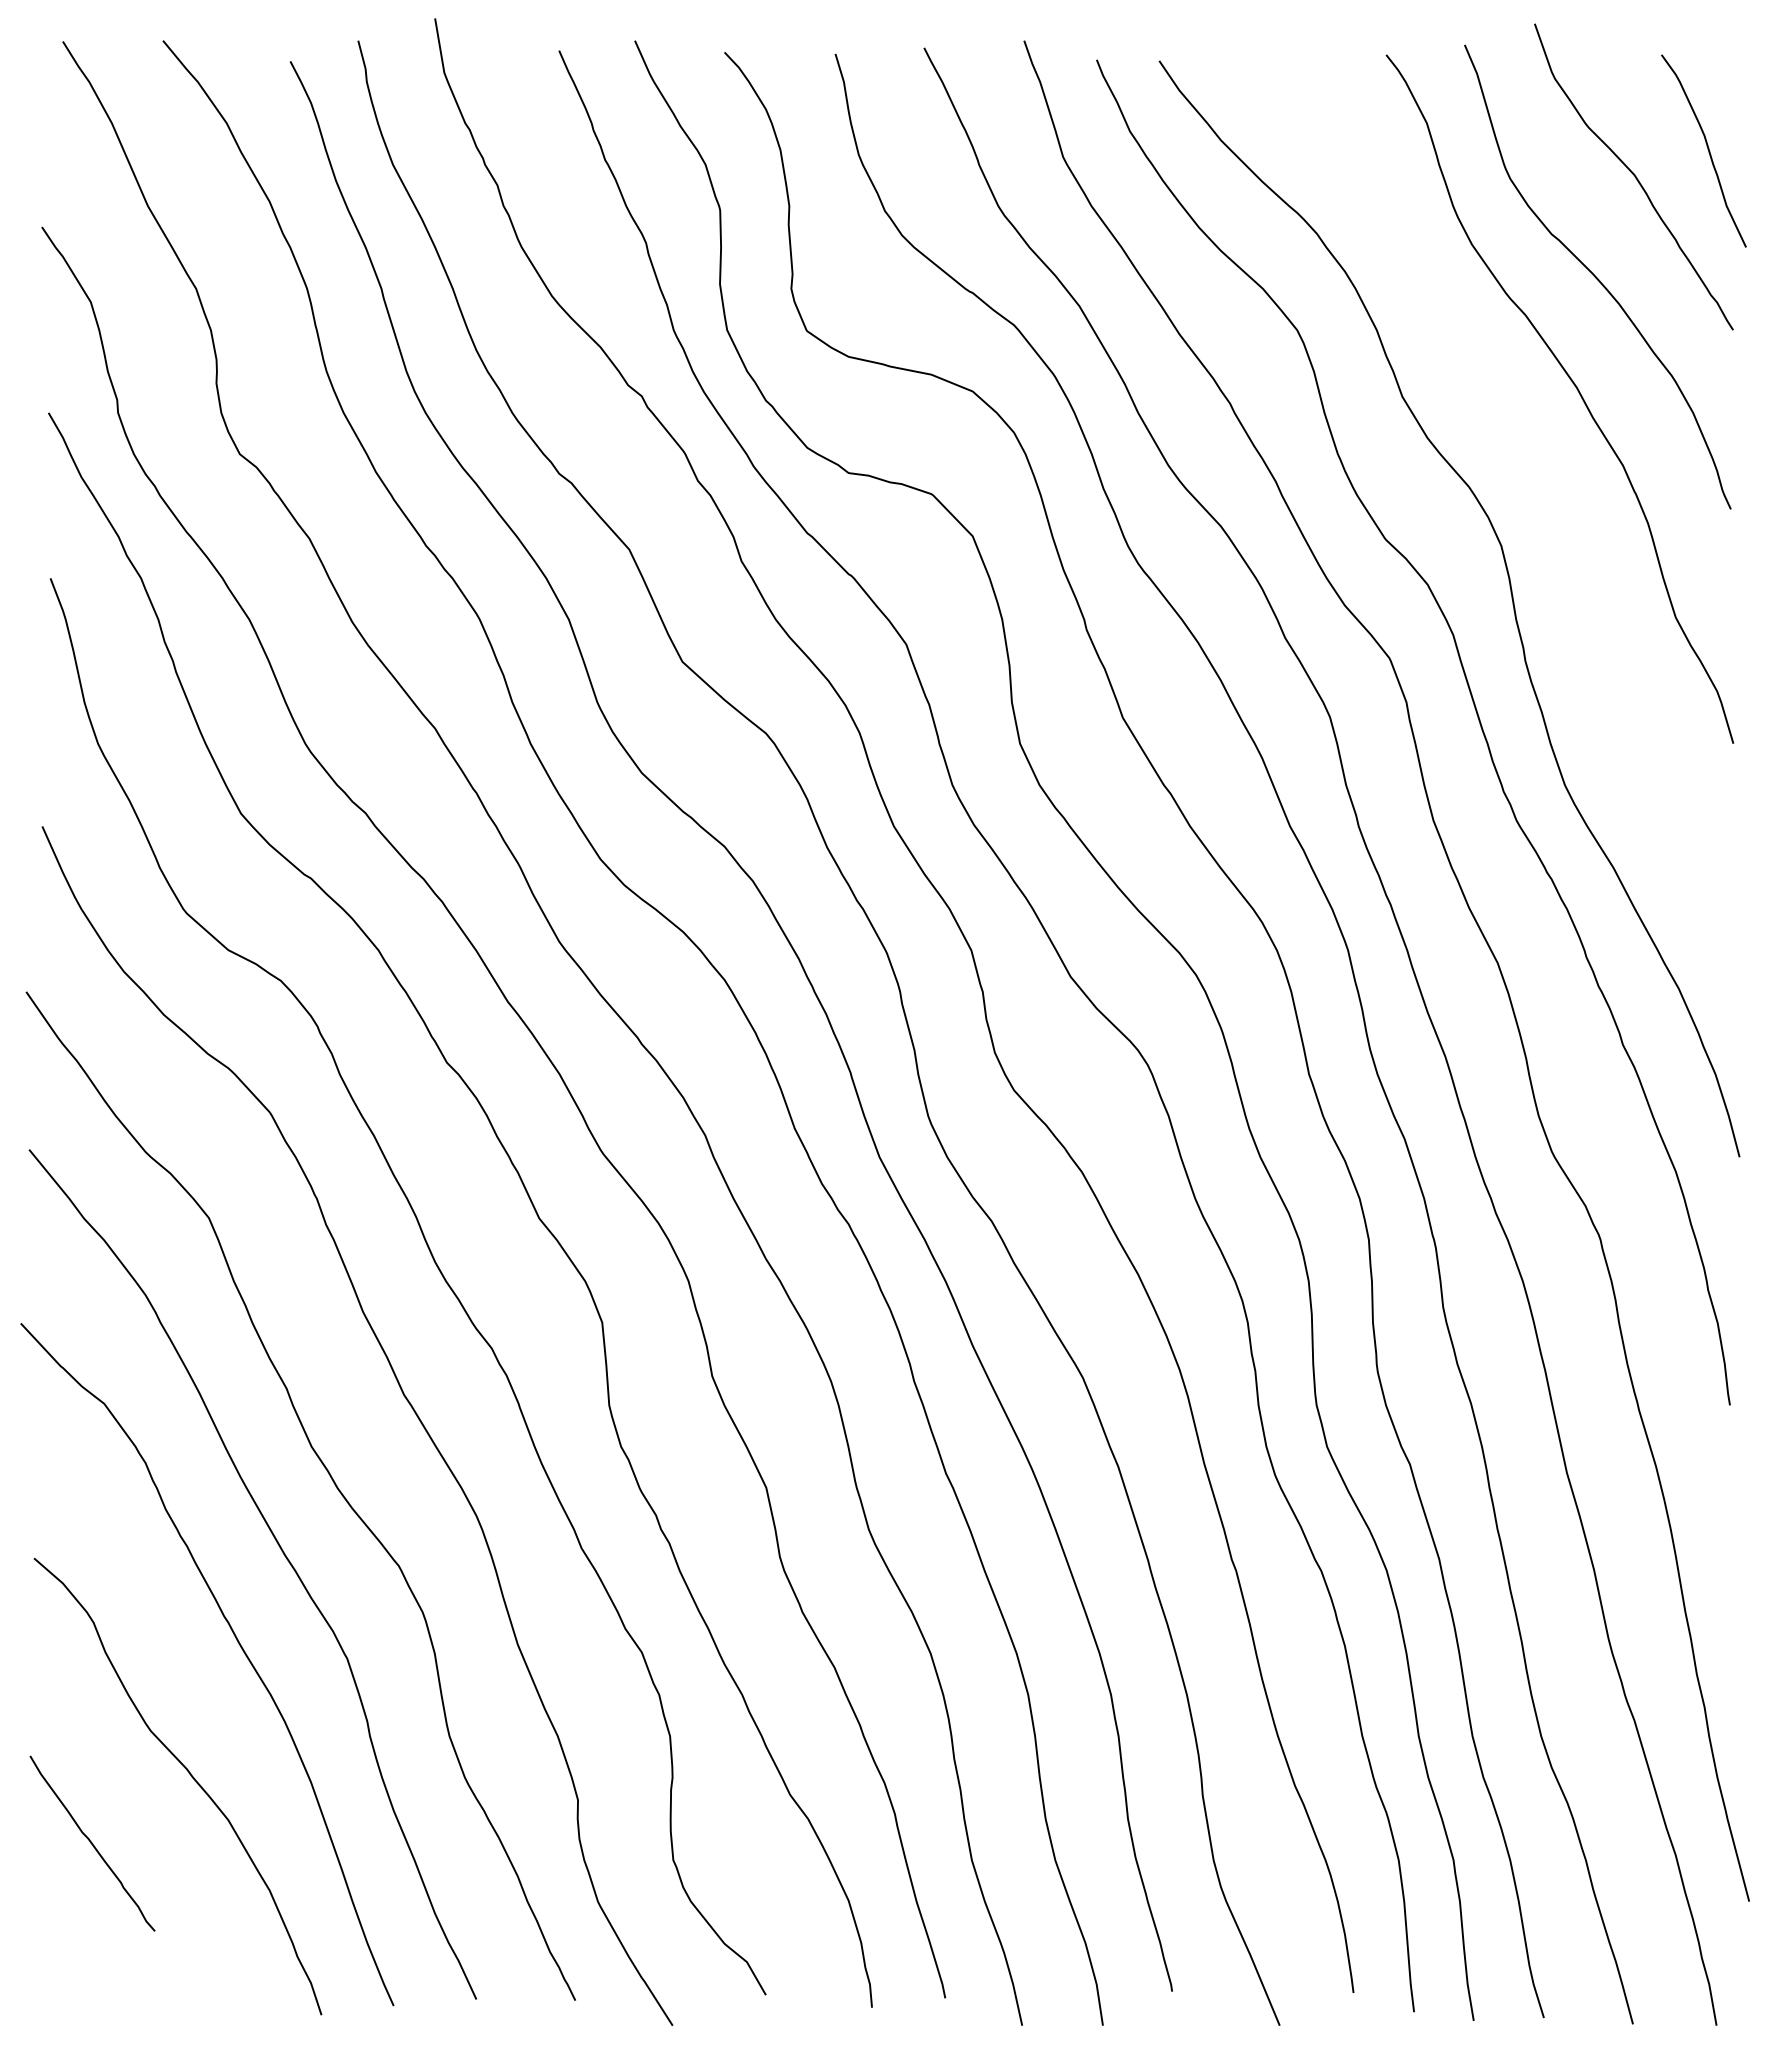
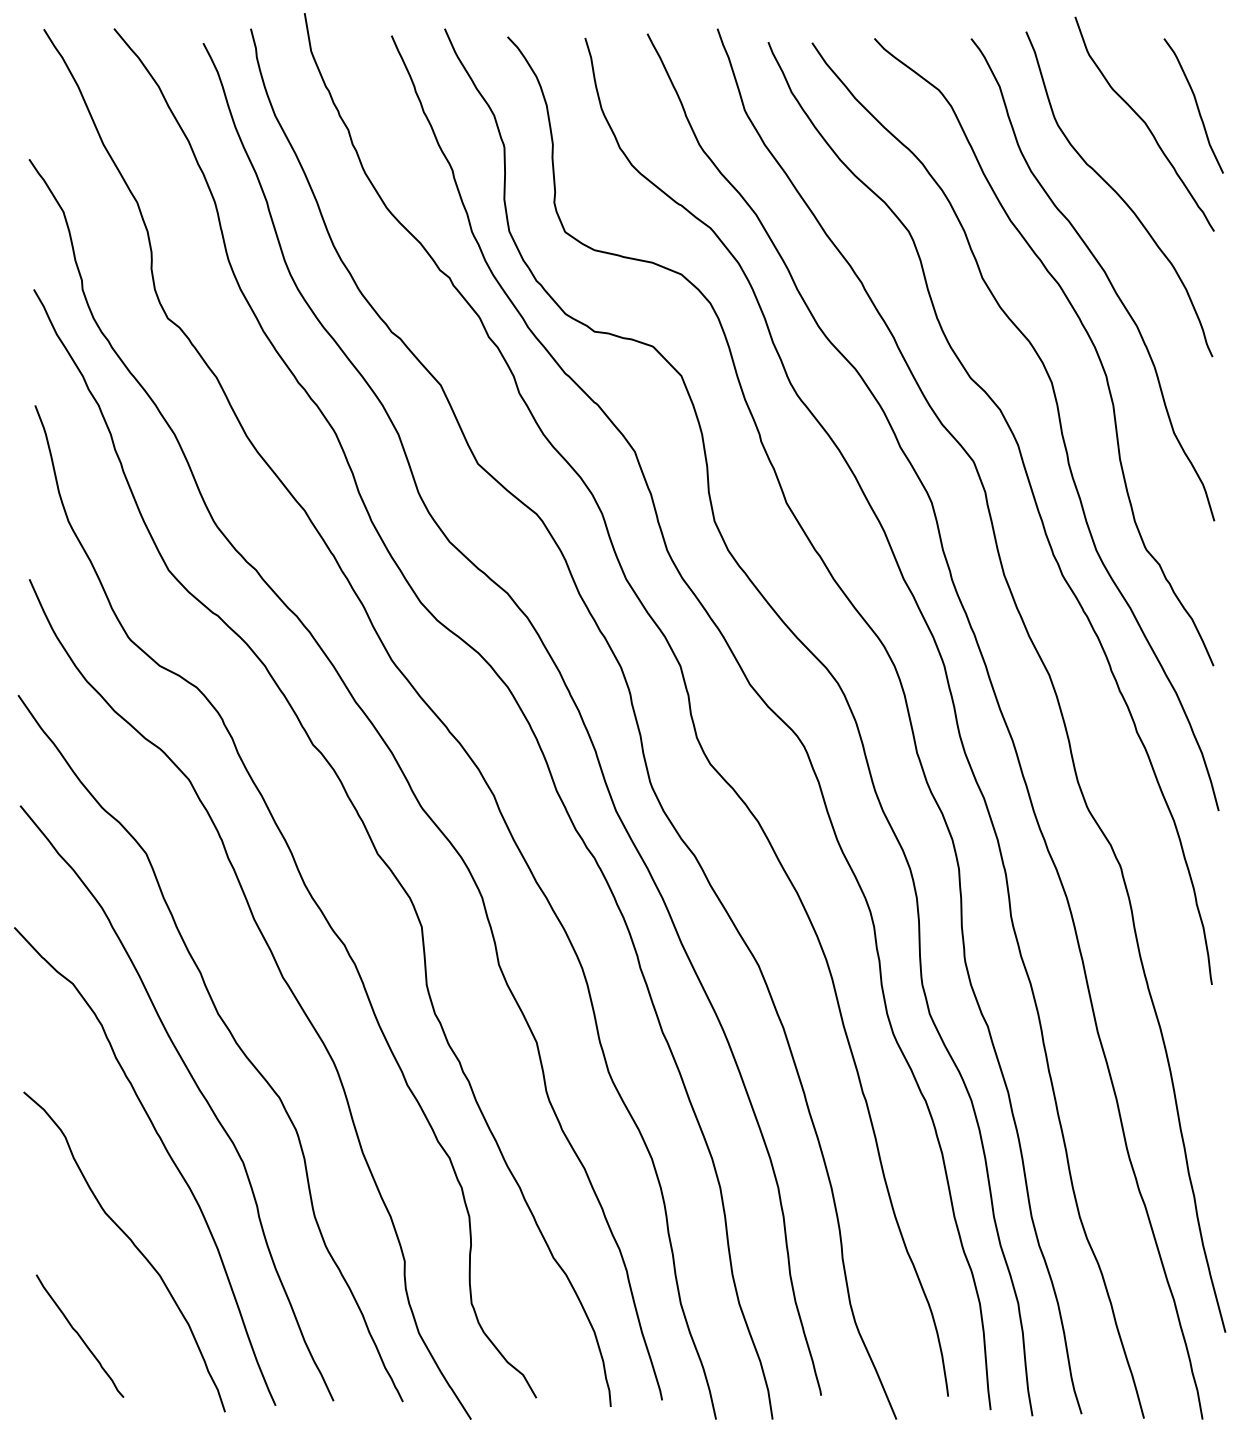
curve: (1546, 467) -> (1083, 327), added
curve: (92, 1843) -> (80, 1336), moved

